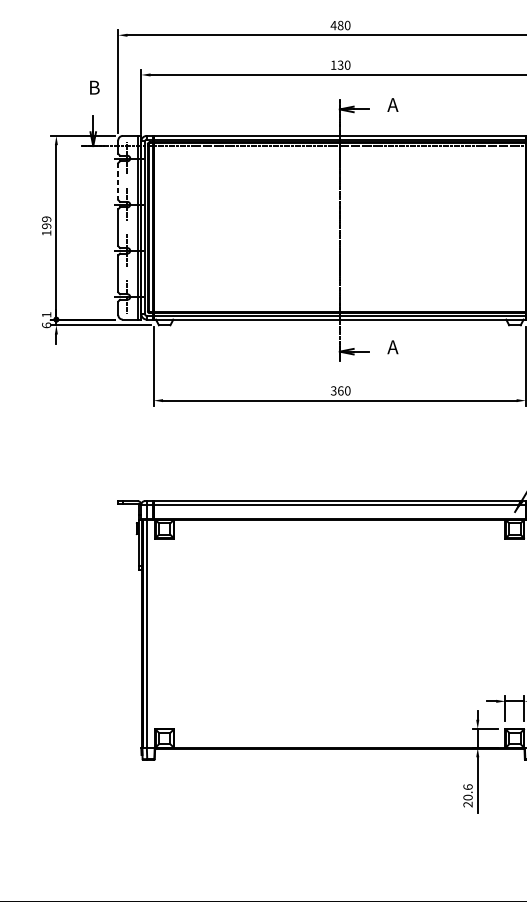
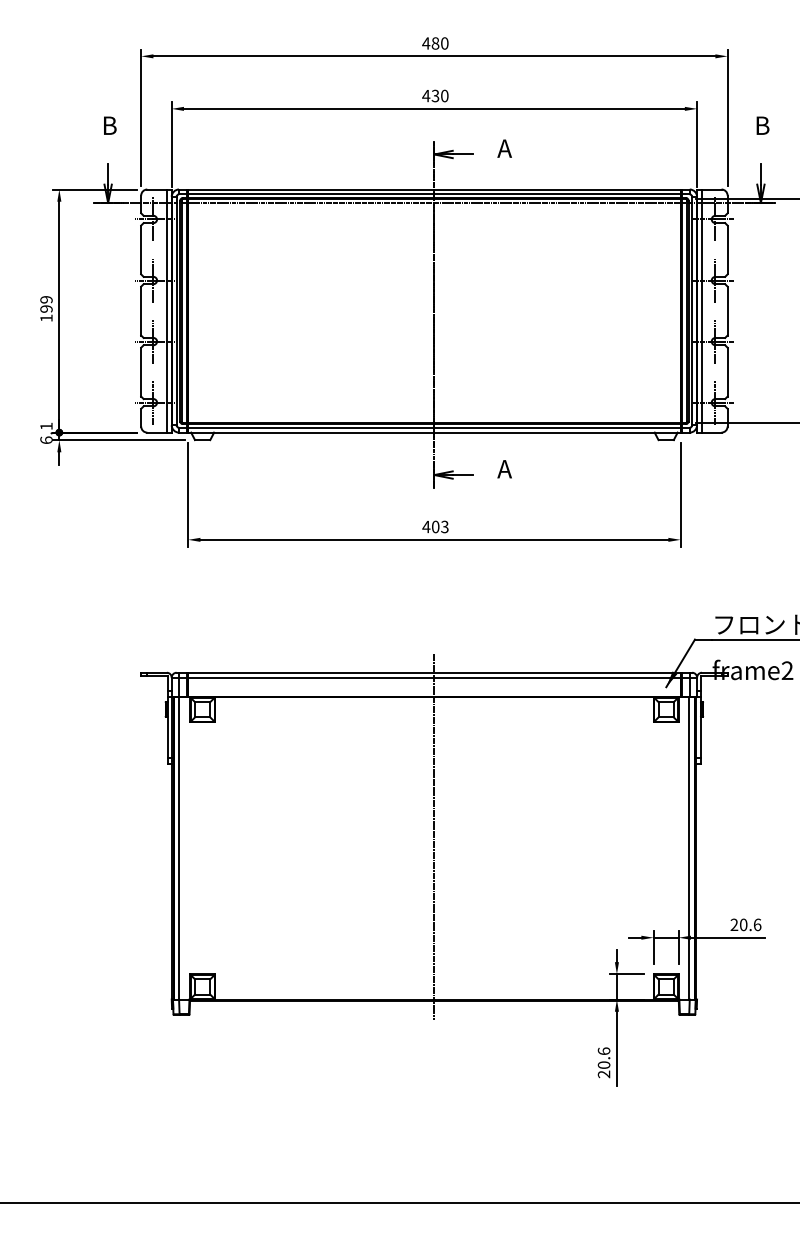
text: (333, 65) -> (426, 96), 130 -> 430
line: (118, 181) -> (141, 250), dashed -> solid
text: (340, 390) -> (435, 526), 360 -> 403
line: (339, 624) -> (434, 836), added

